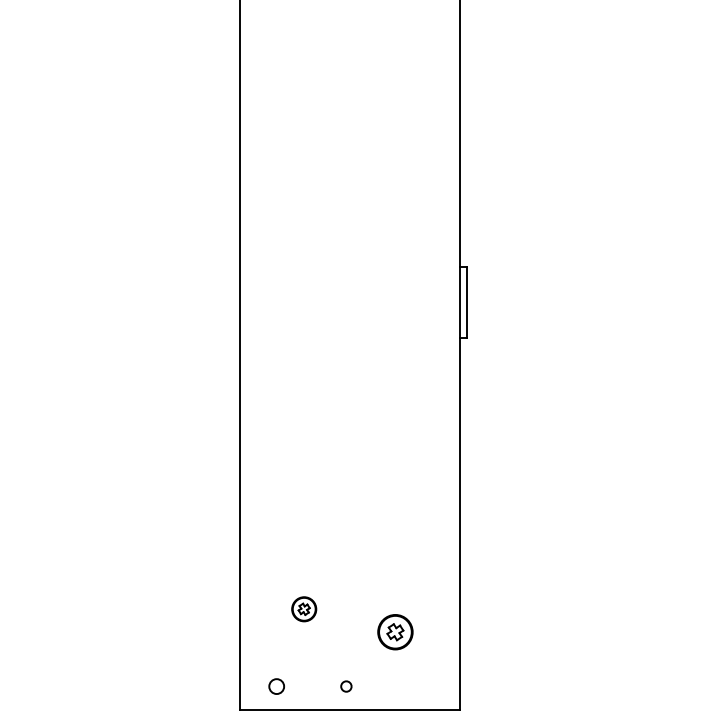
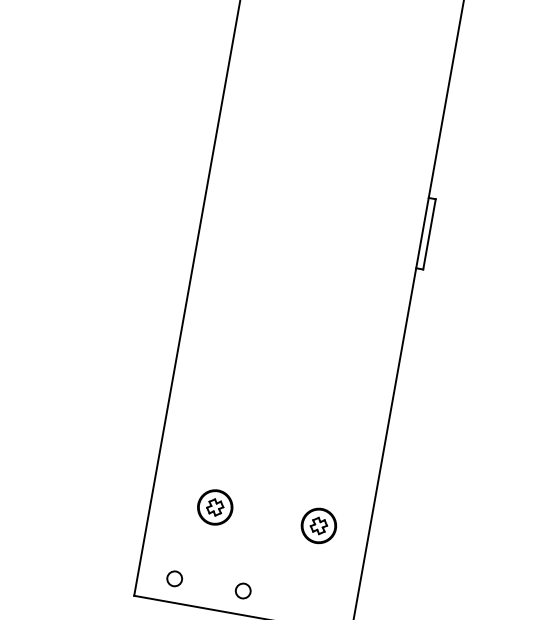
part: (304, 609) -> (215, 507), size x1.43
part: (395, 632) -> (318, 526), moved
circle: (346, 686) -> (243, 590), size x1.43

